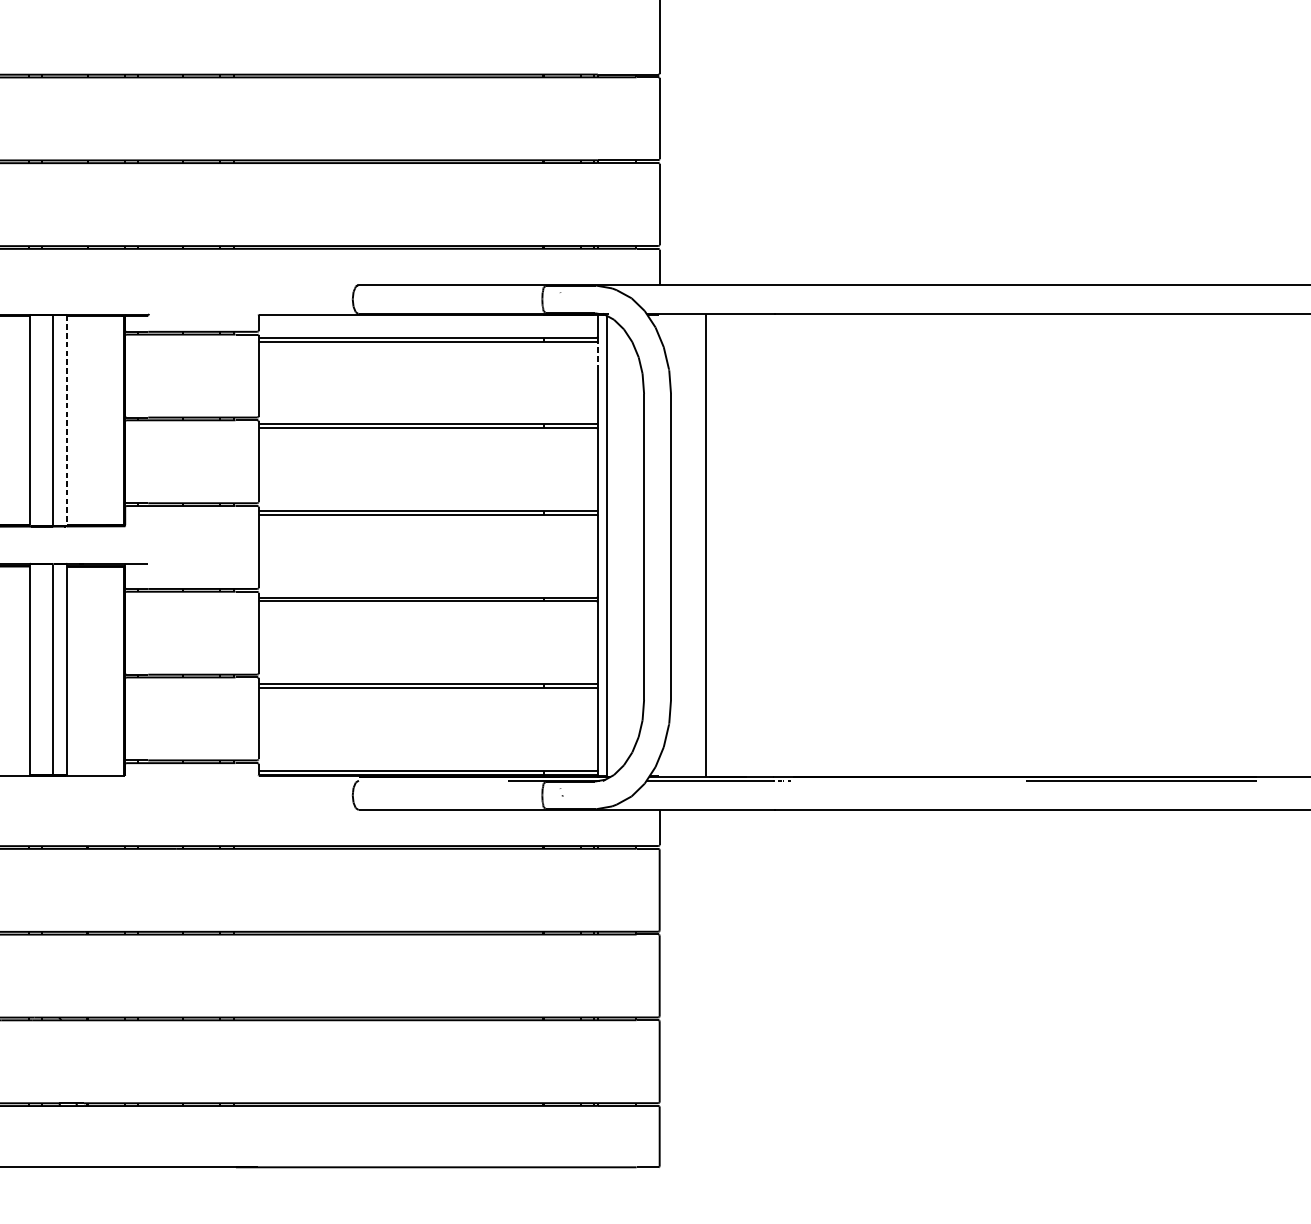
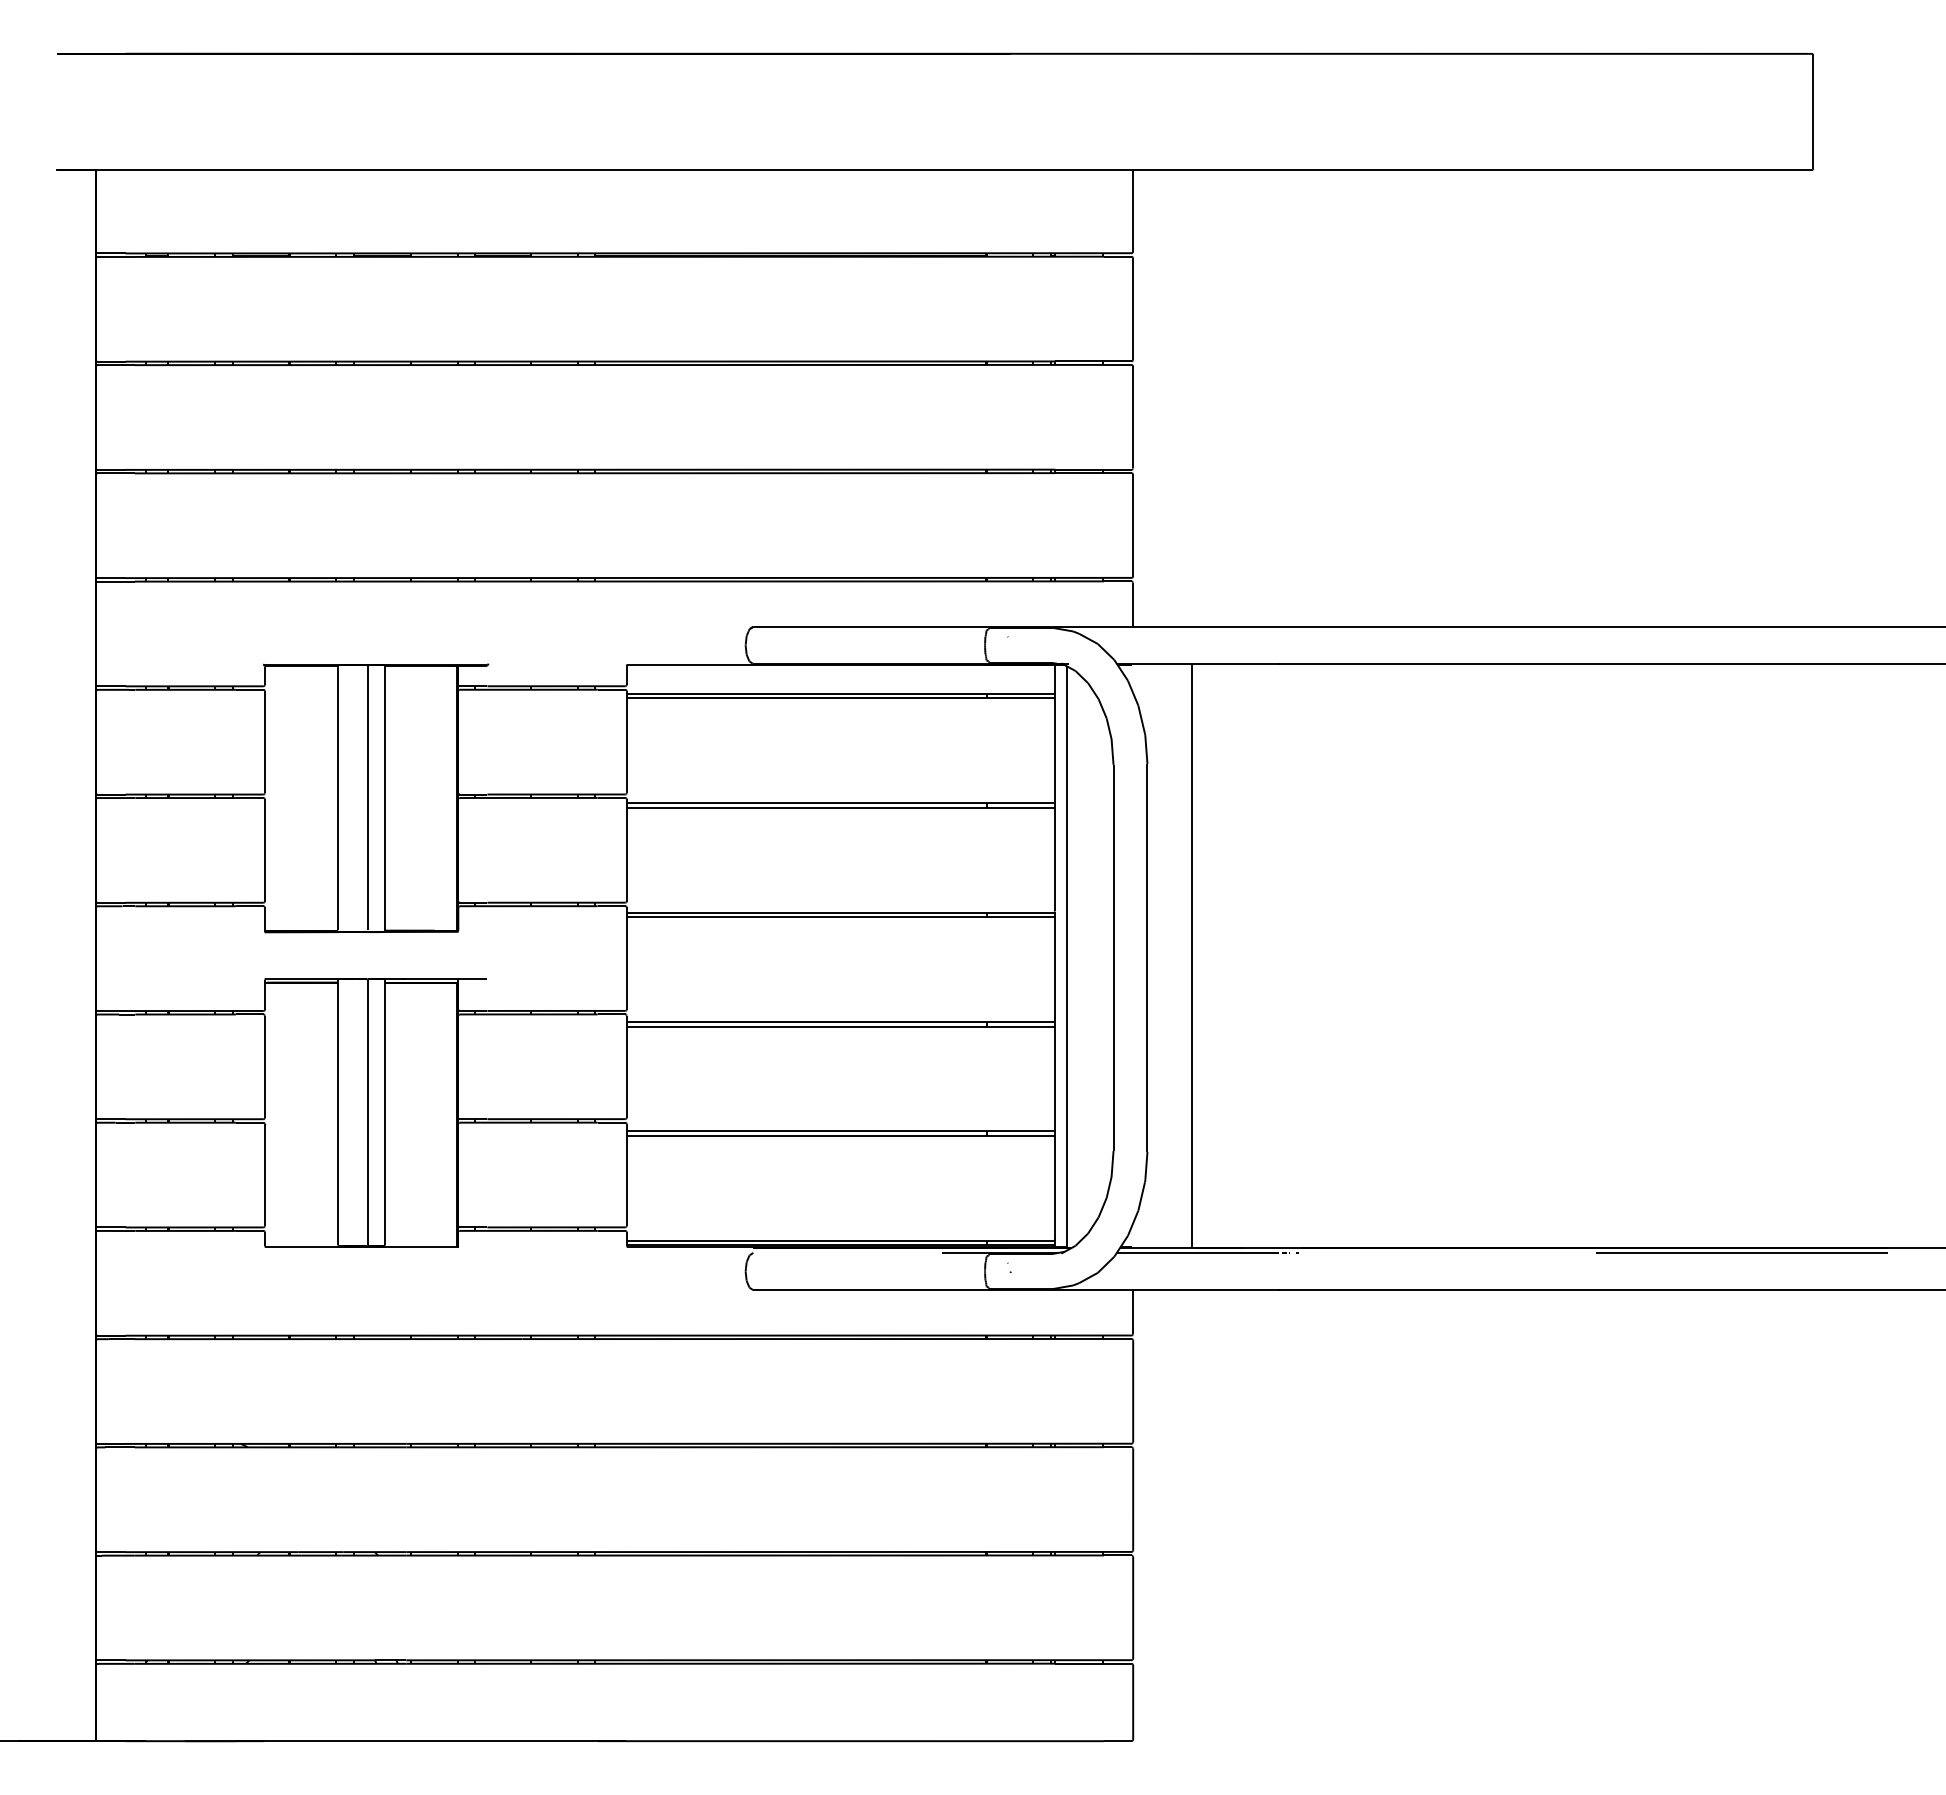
line: (598, 356) -> (1055, 717), dashed -> solid
line: (67, 420) -> (385, 798), dashed -> solid

